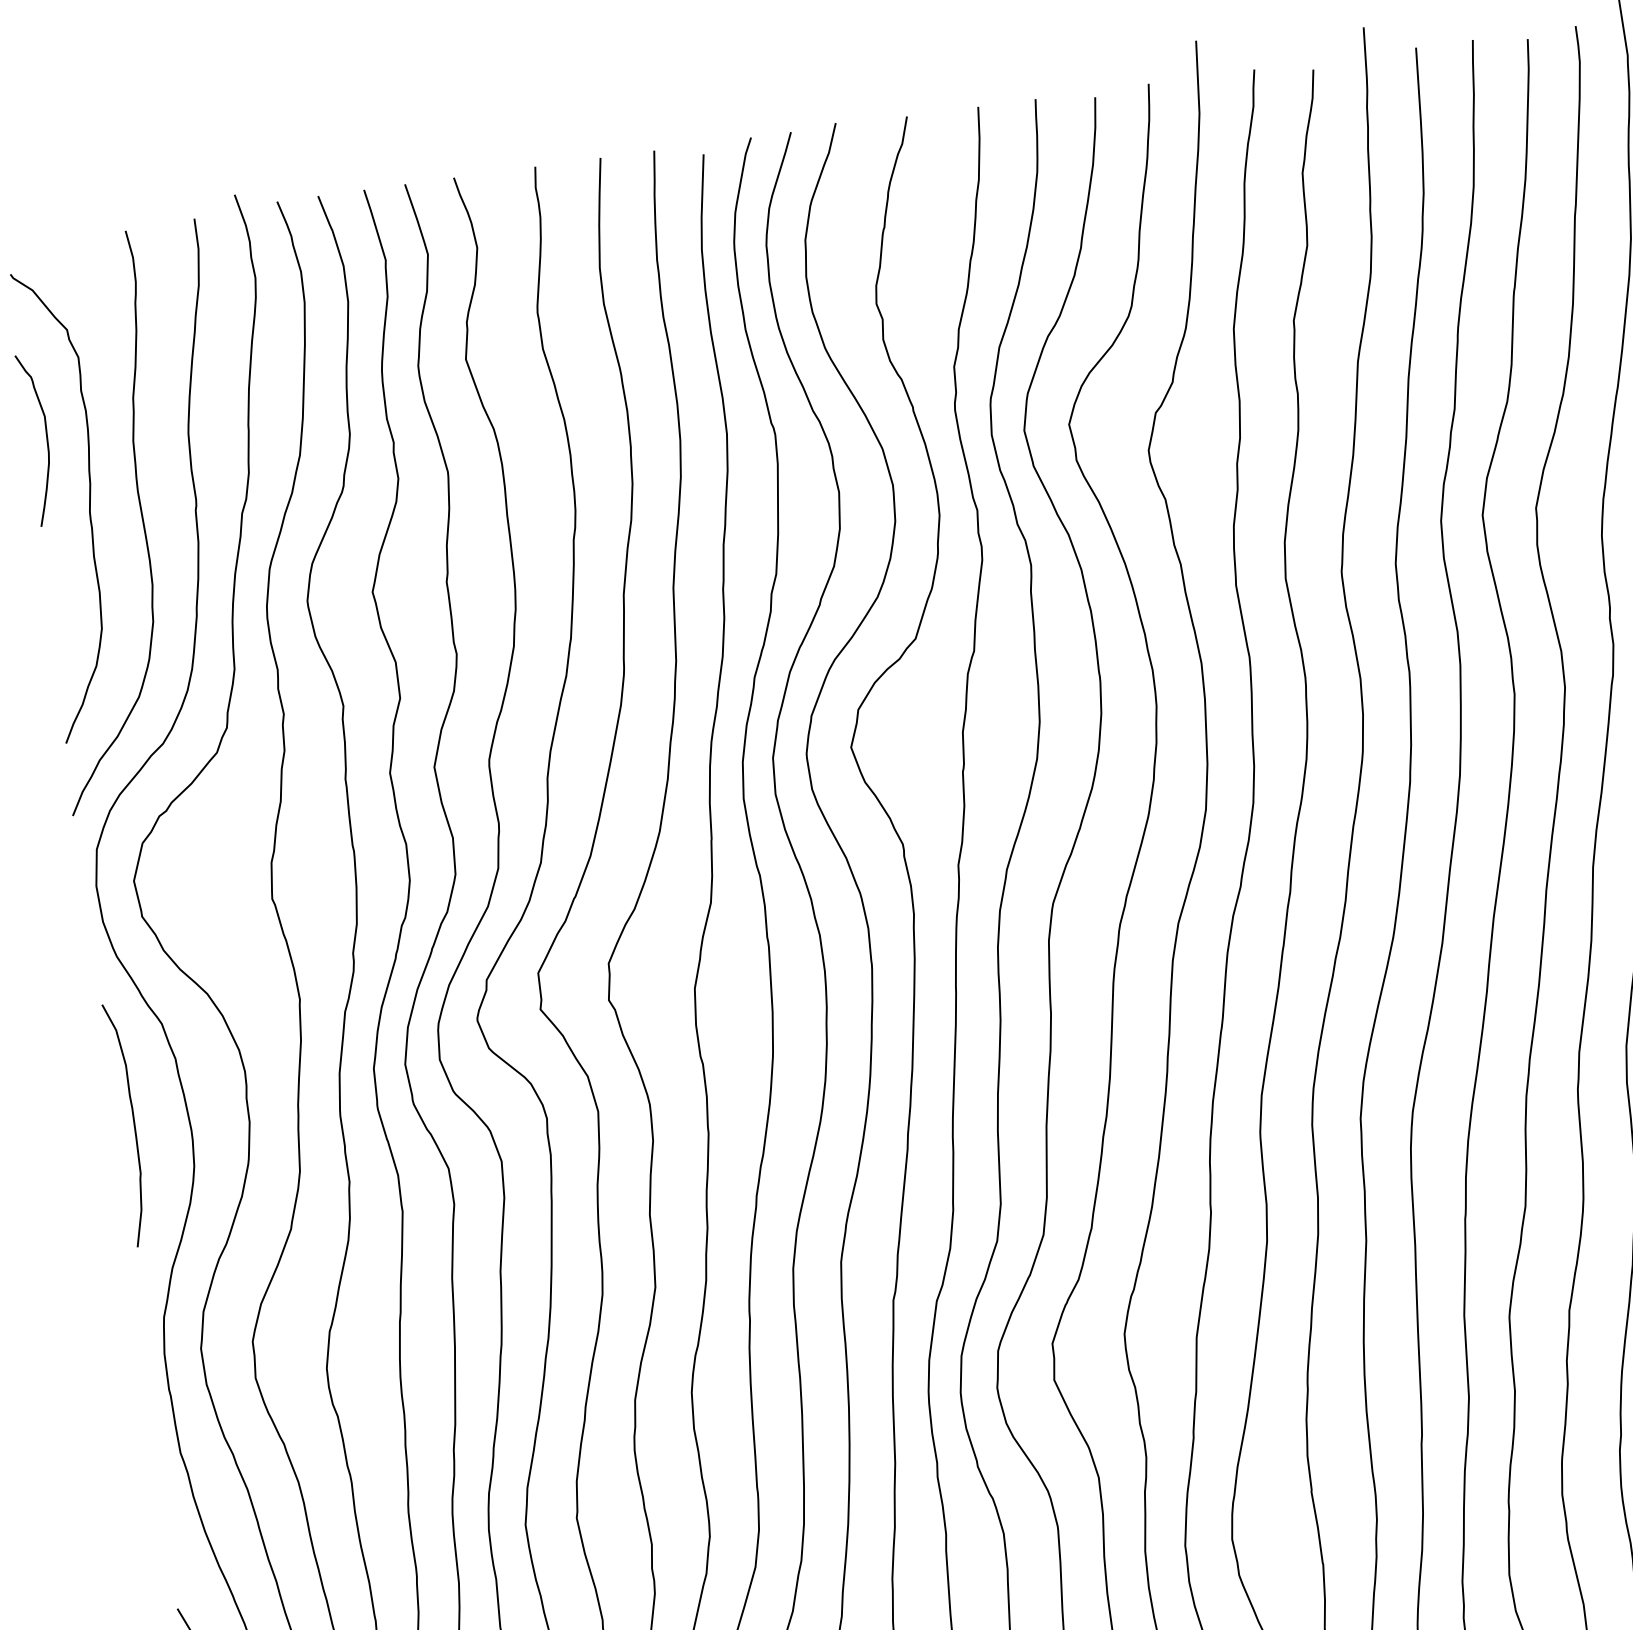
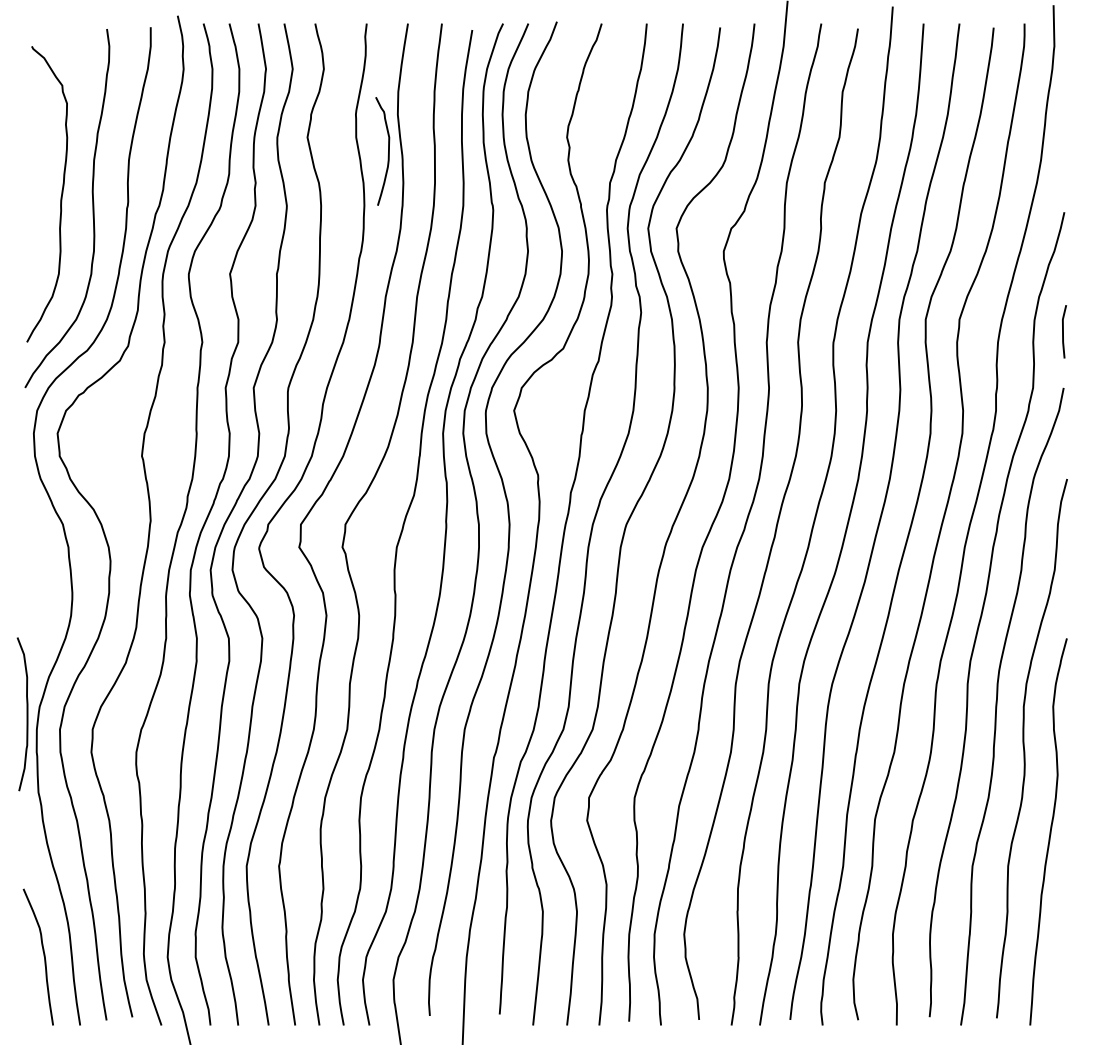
curve: (46, 438) -> (388, 151), moved
curve: (132, 1124) -> (26, 714), moved

